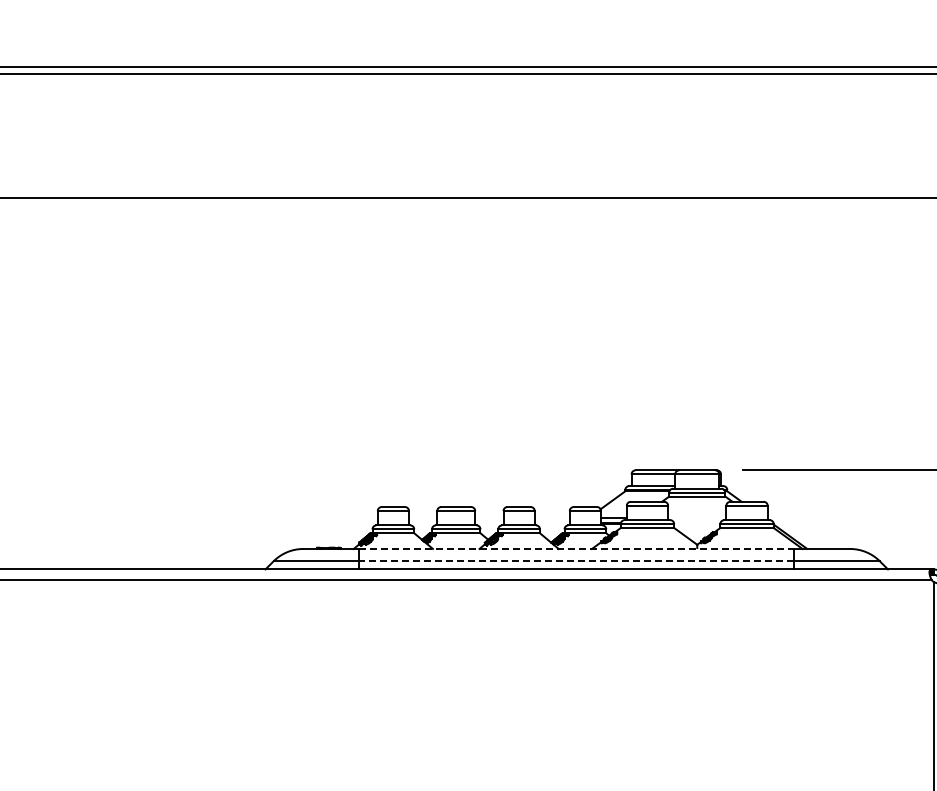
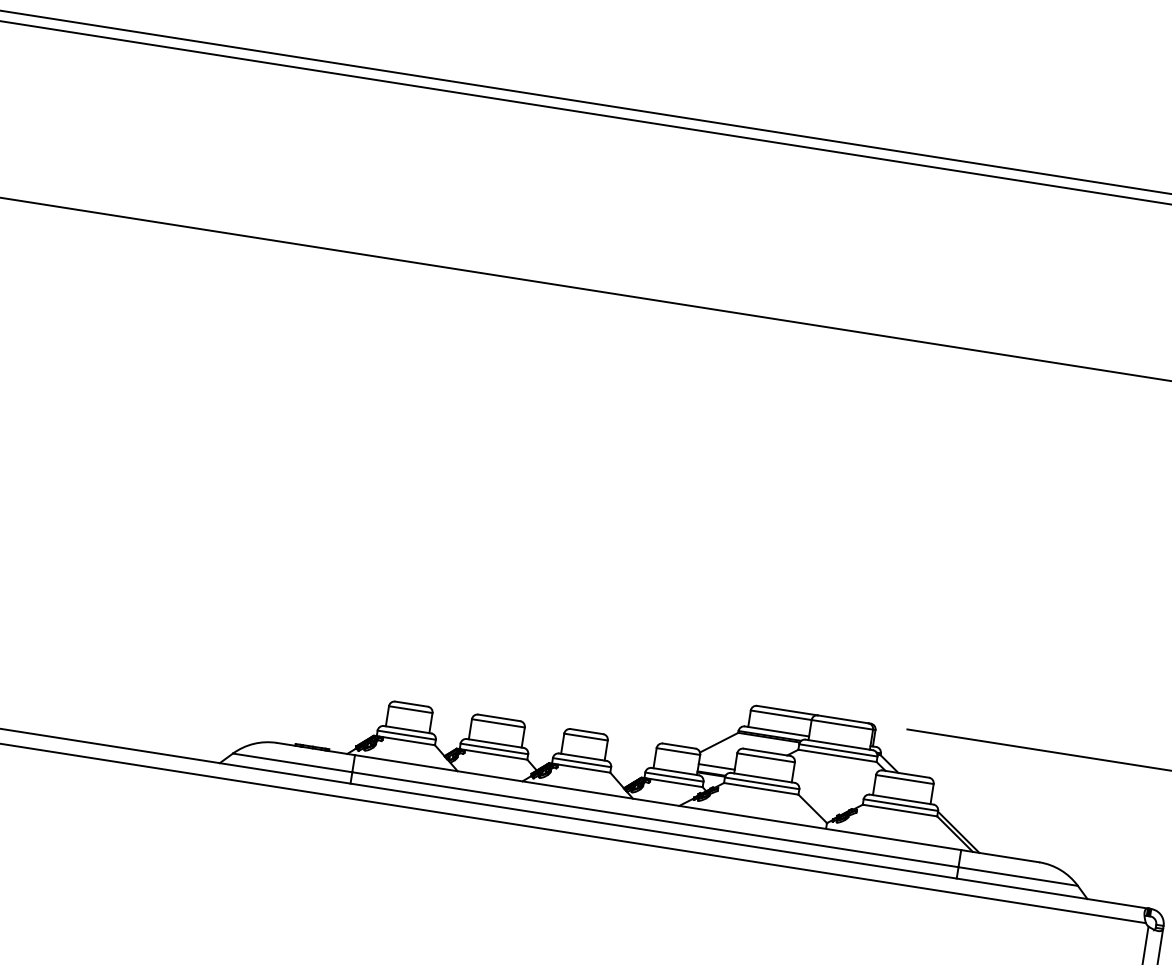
line: (577, 548) -> (659, 802), dashed -> solid
line: (576, 561) -> (655, 820), dashed -> solid

